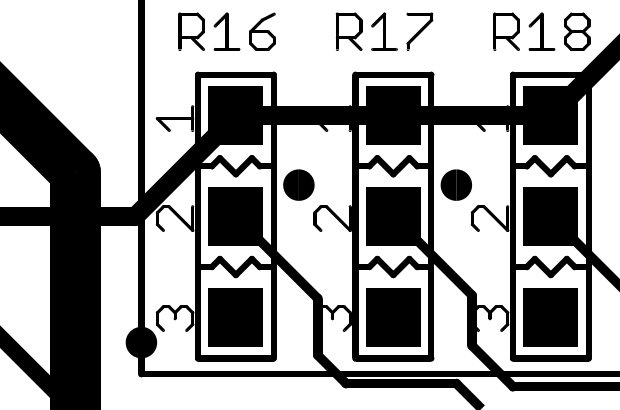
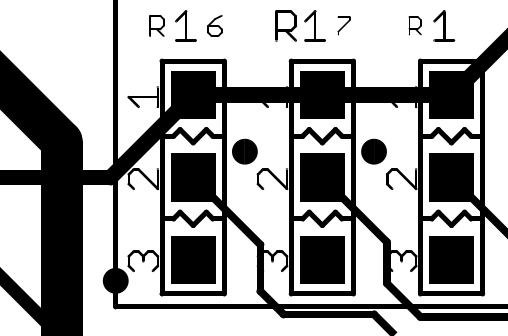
part: (191, 31) -> (156, 25), size x0.7
part: (262, 31) -> (215, 25), size x0.7
part: (419, 31) -> (343, 25), size x0.6
part: (506, 31) -> (415, 25), size x0.6
part: (577, 31) -> (473, 25), removed

